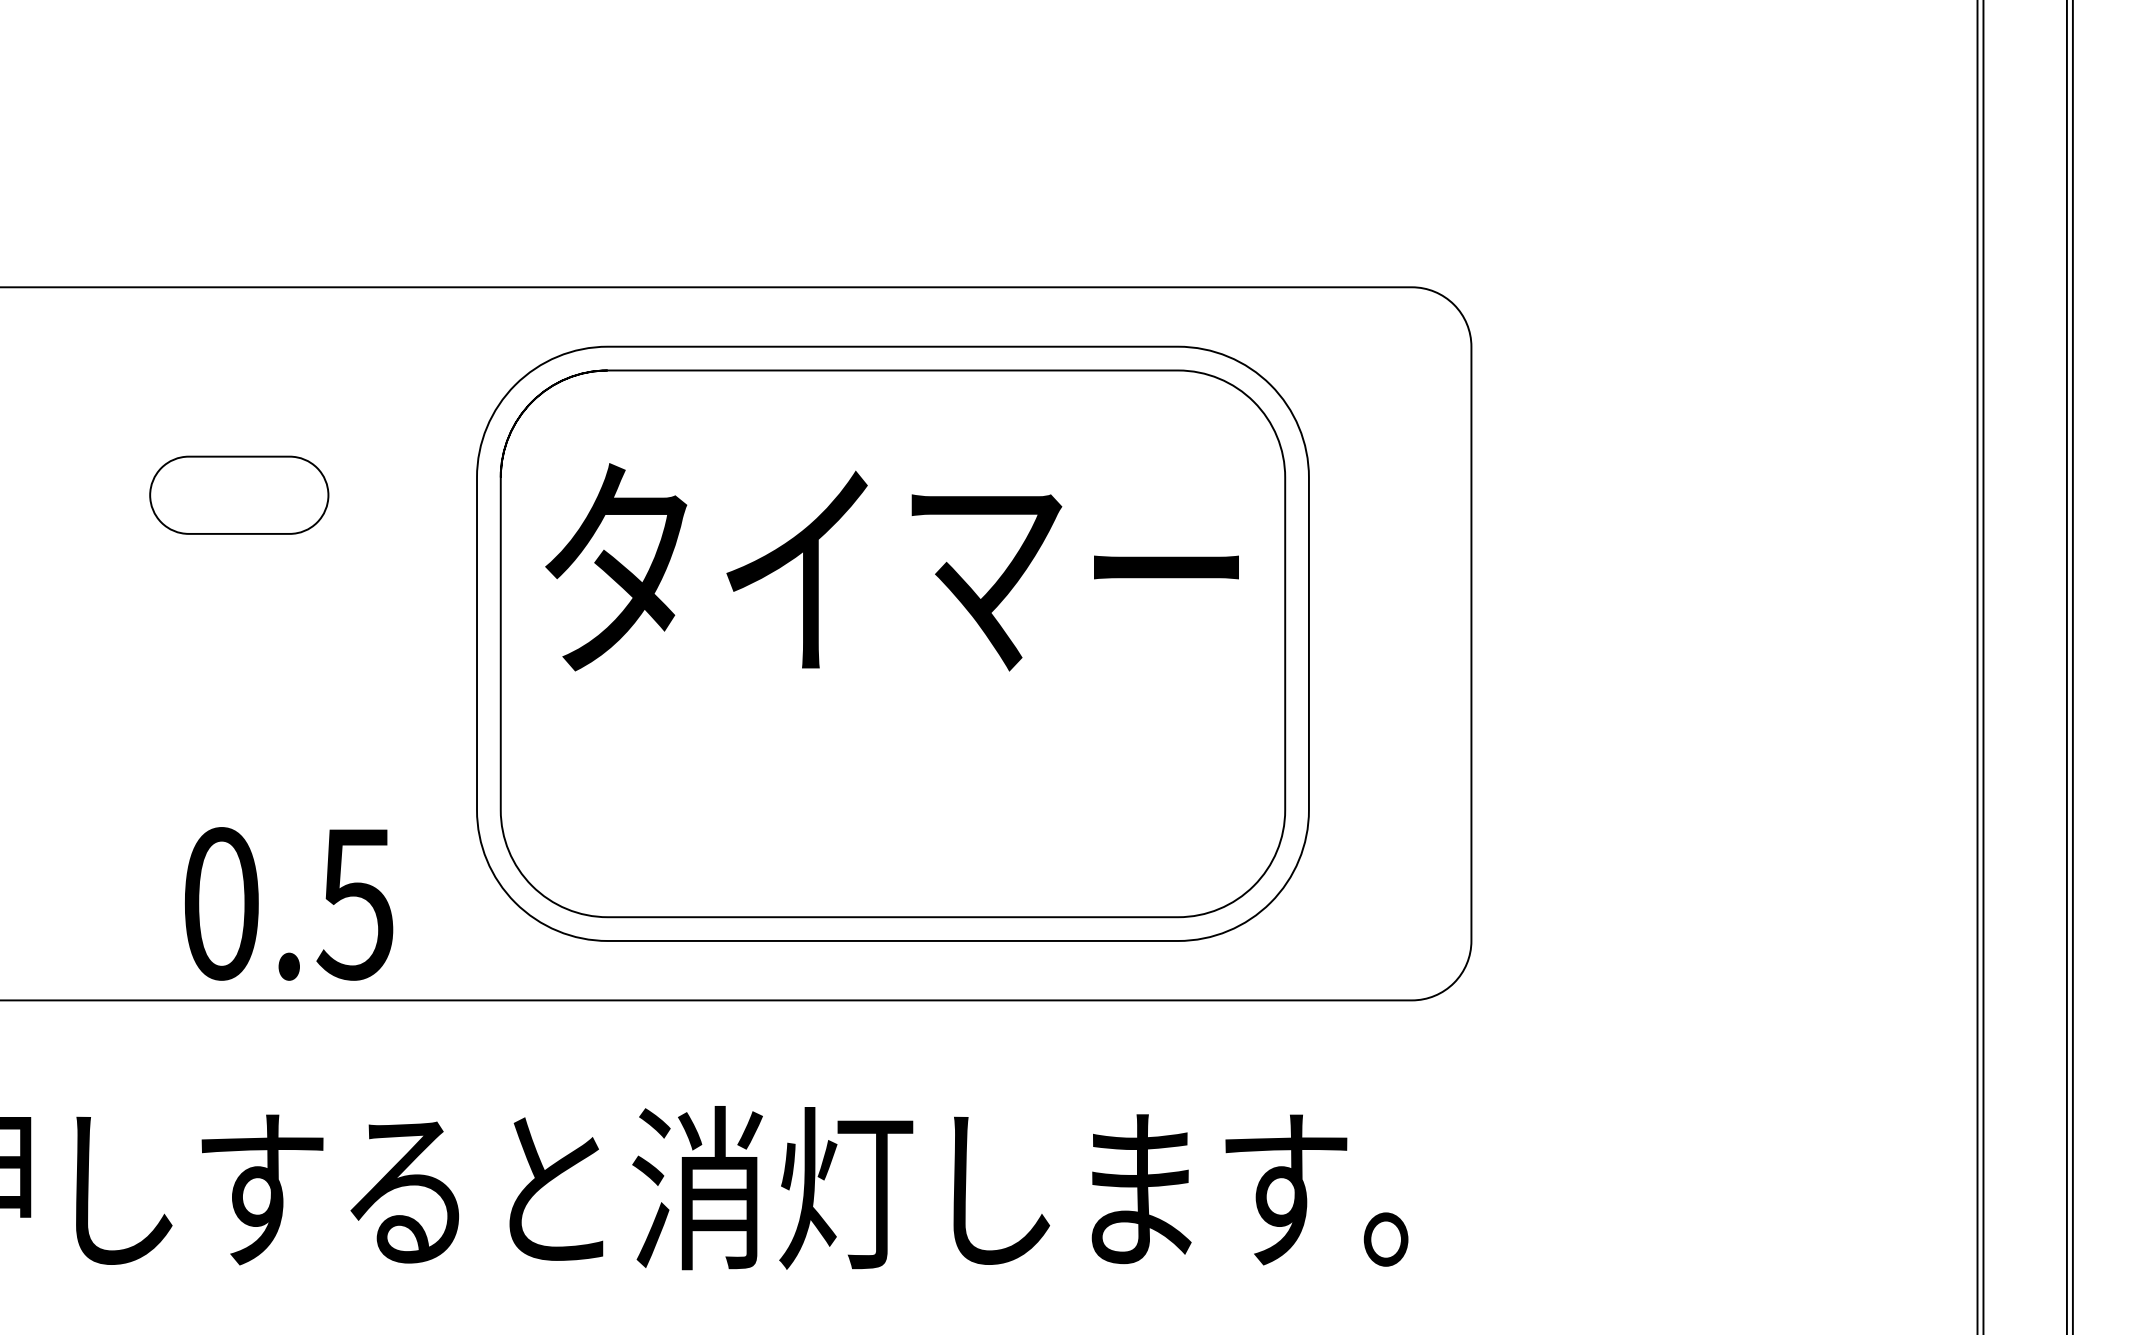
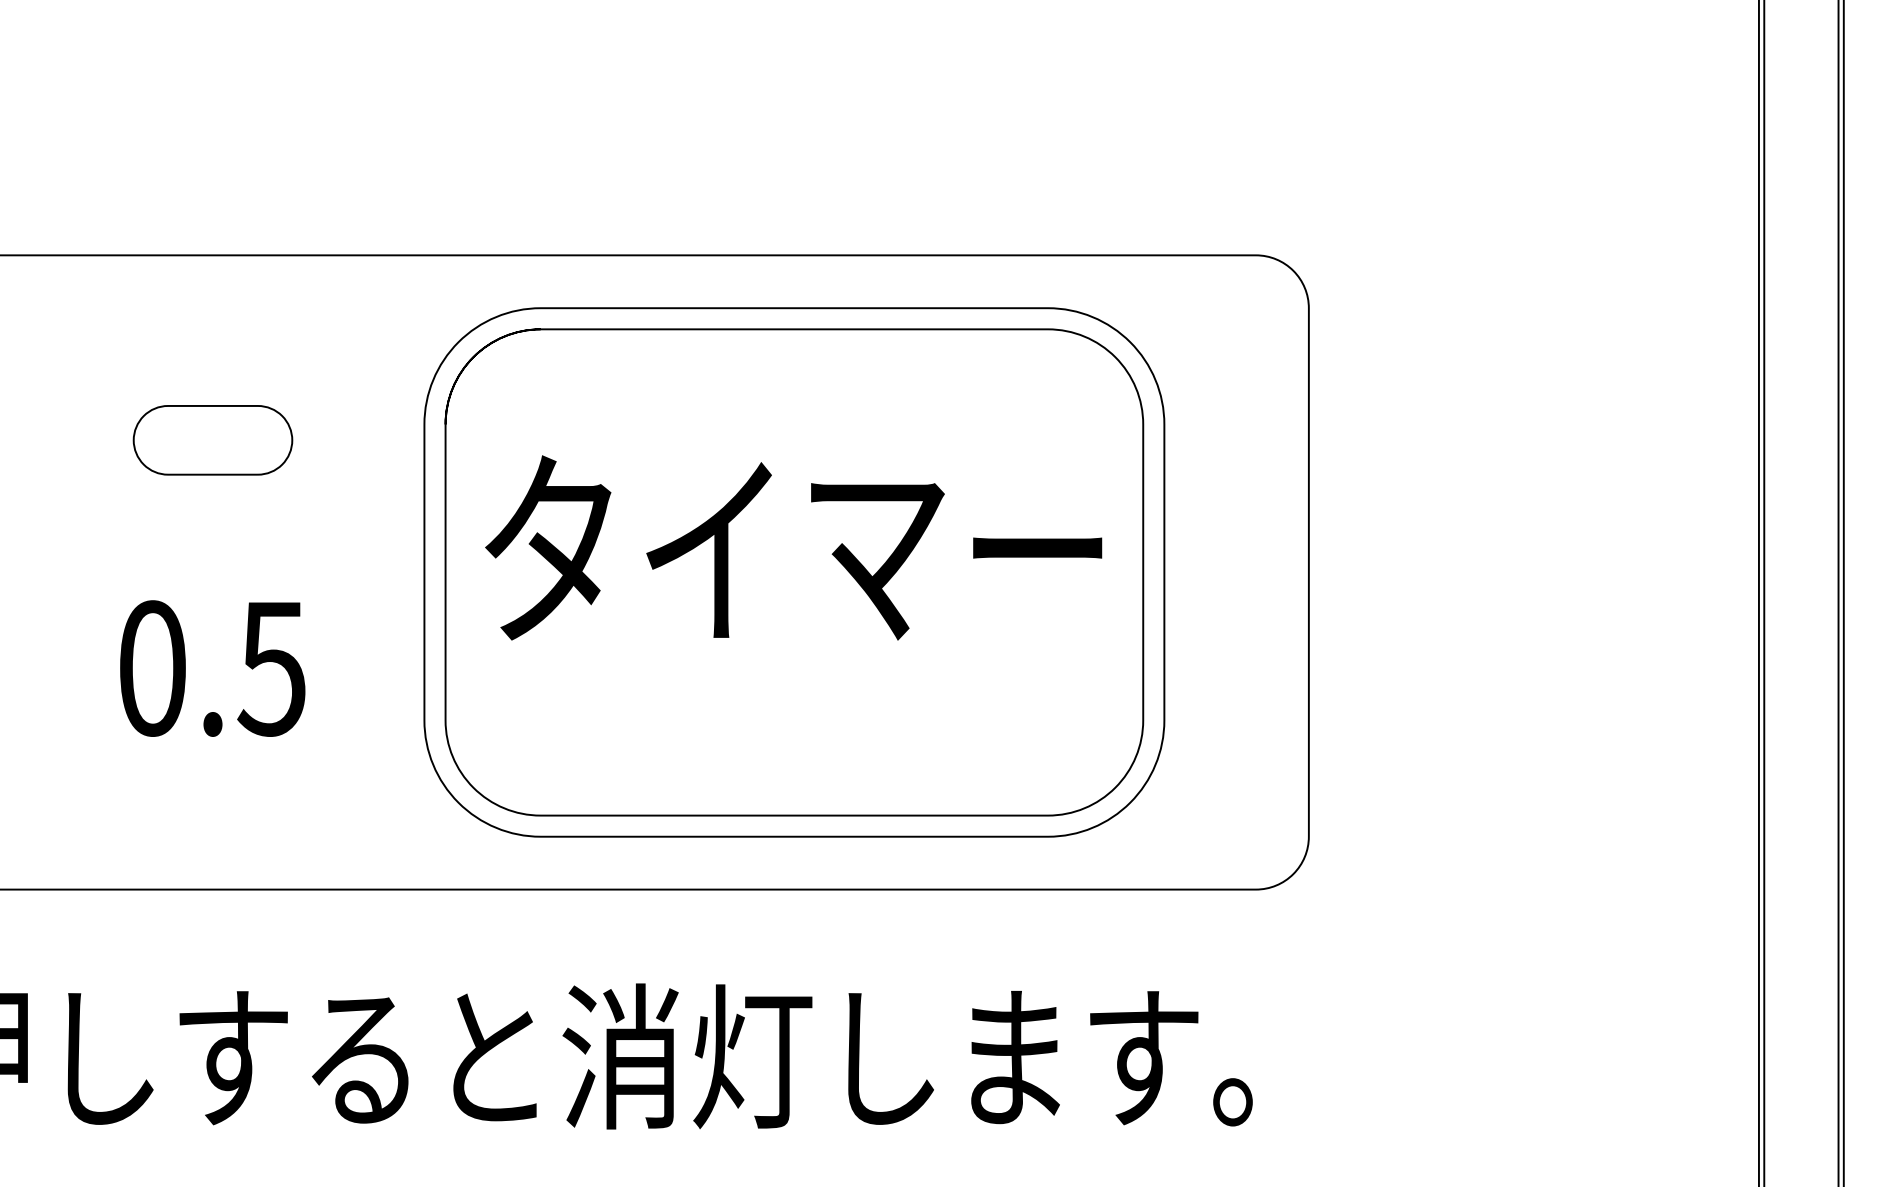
text: (891, 567) -> (793, 548), moved
text: (289, 903) -> (213, 668), moved

